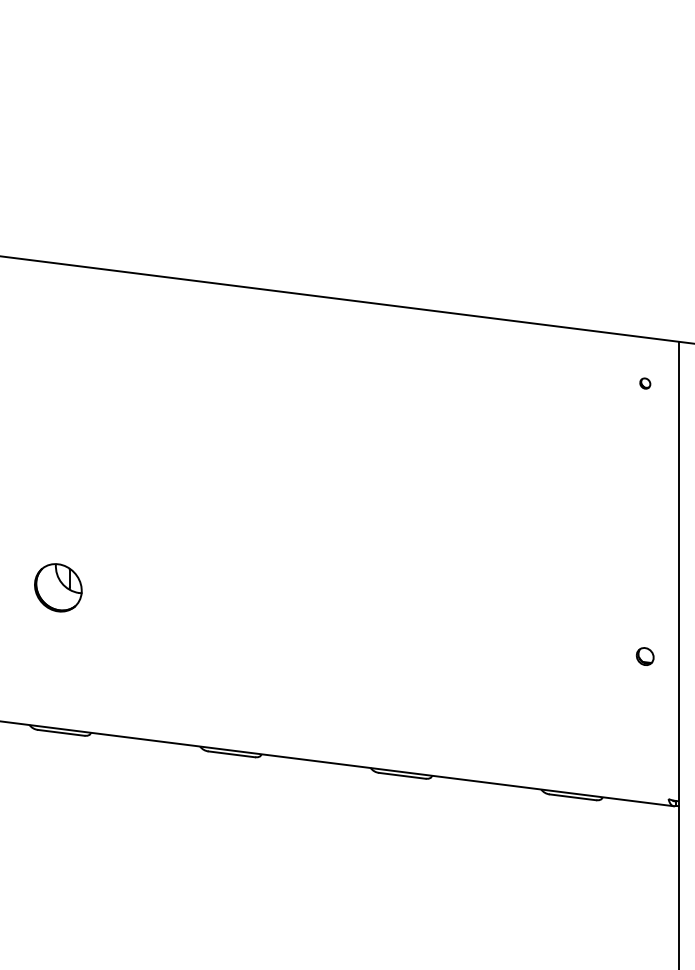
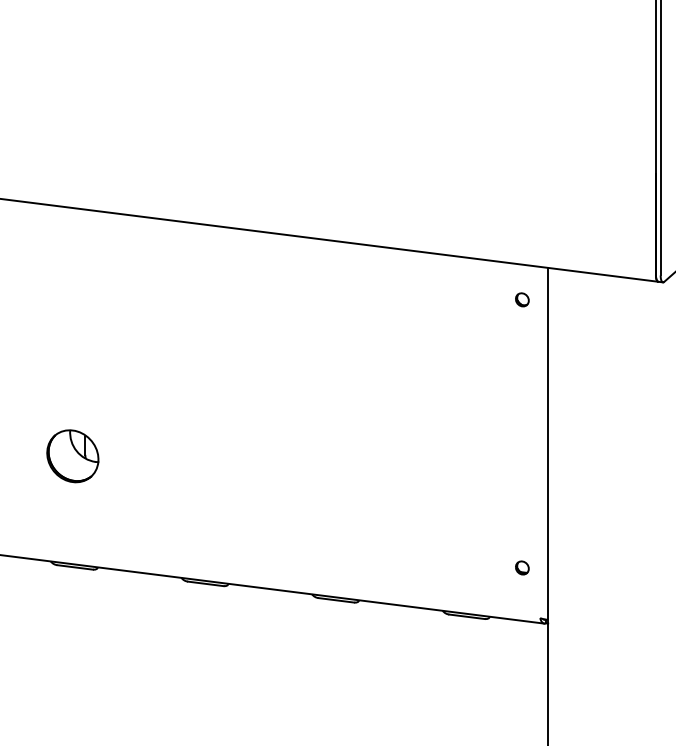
part: (645, 383) -> (522, 299), size x1.67
part: (57, 588) -> (72, 456), size x1.43
part: (645, 655) -> (522, 567), moved

